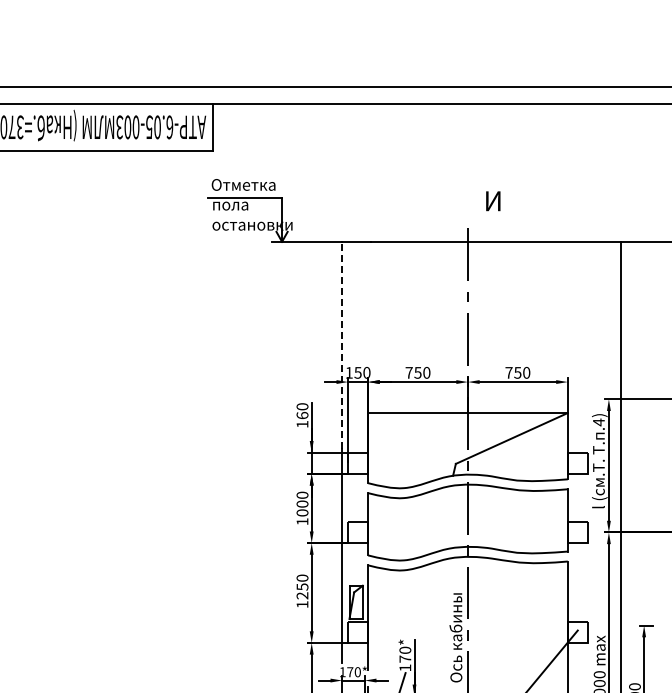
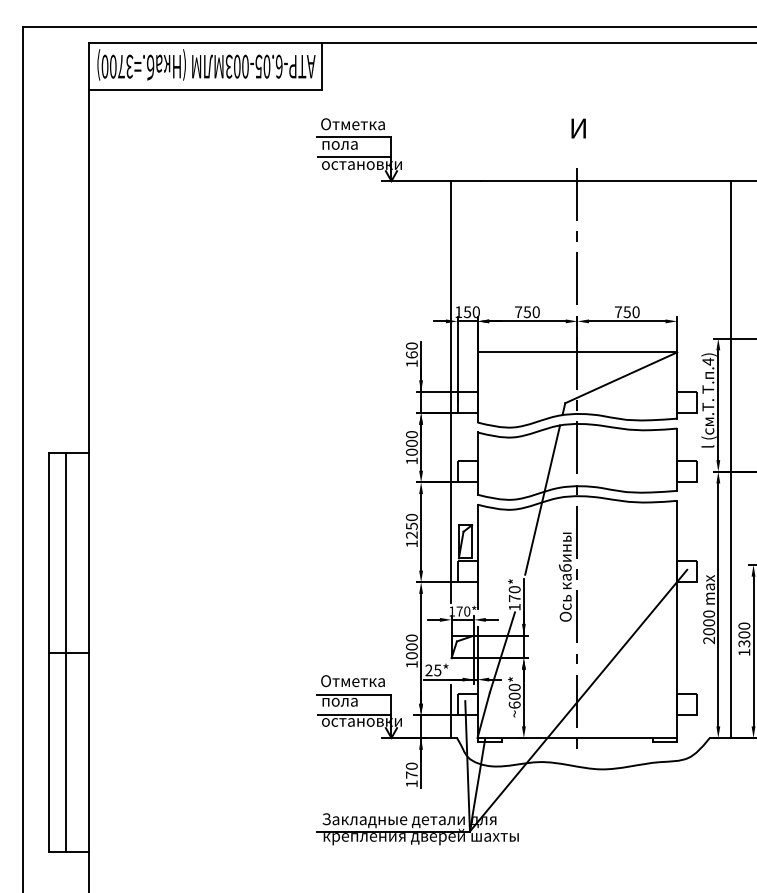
text: (493, 201) -> (578, 128), moved
line: (245, 217) -> (354, 156), added
line: (341, 345) -> (450, 284), dashed -> solid
line: (433, 560) -> (542, 499), added

